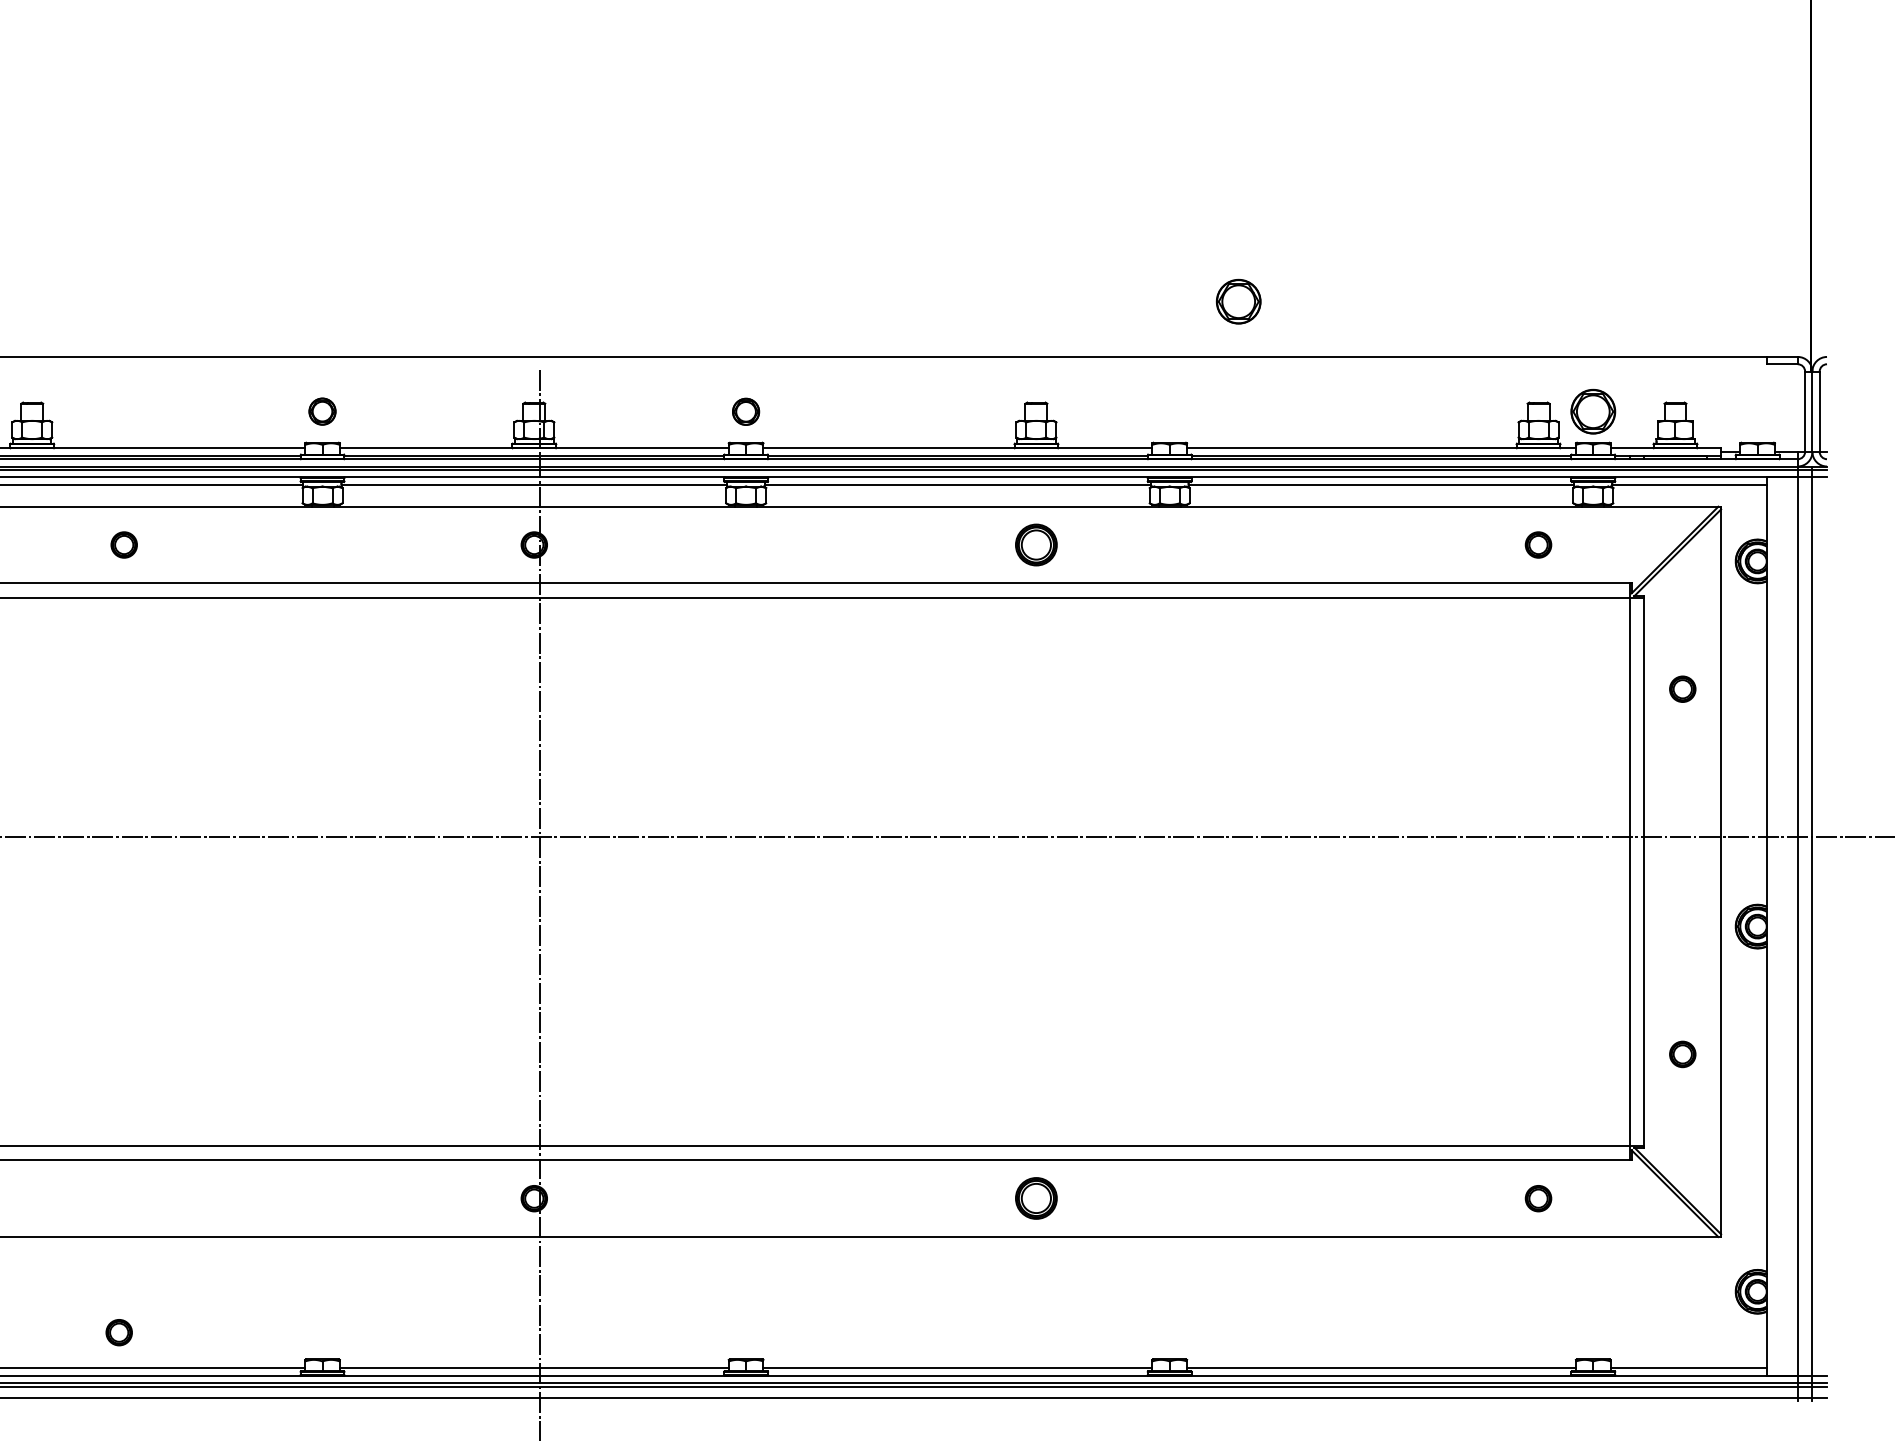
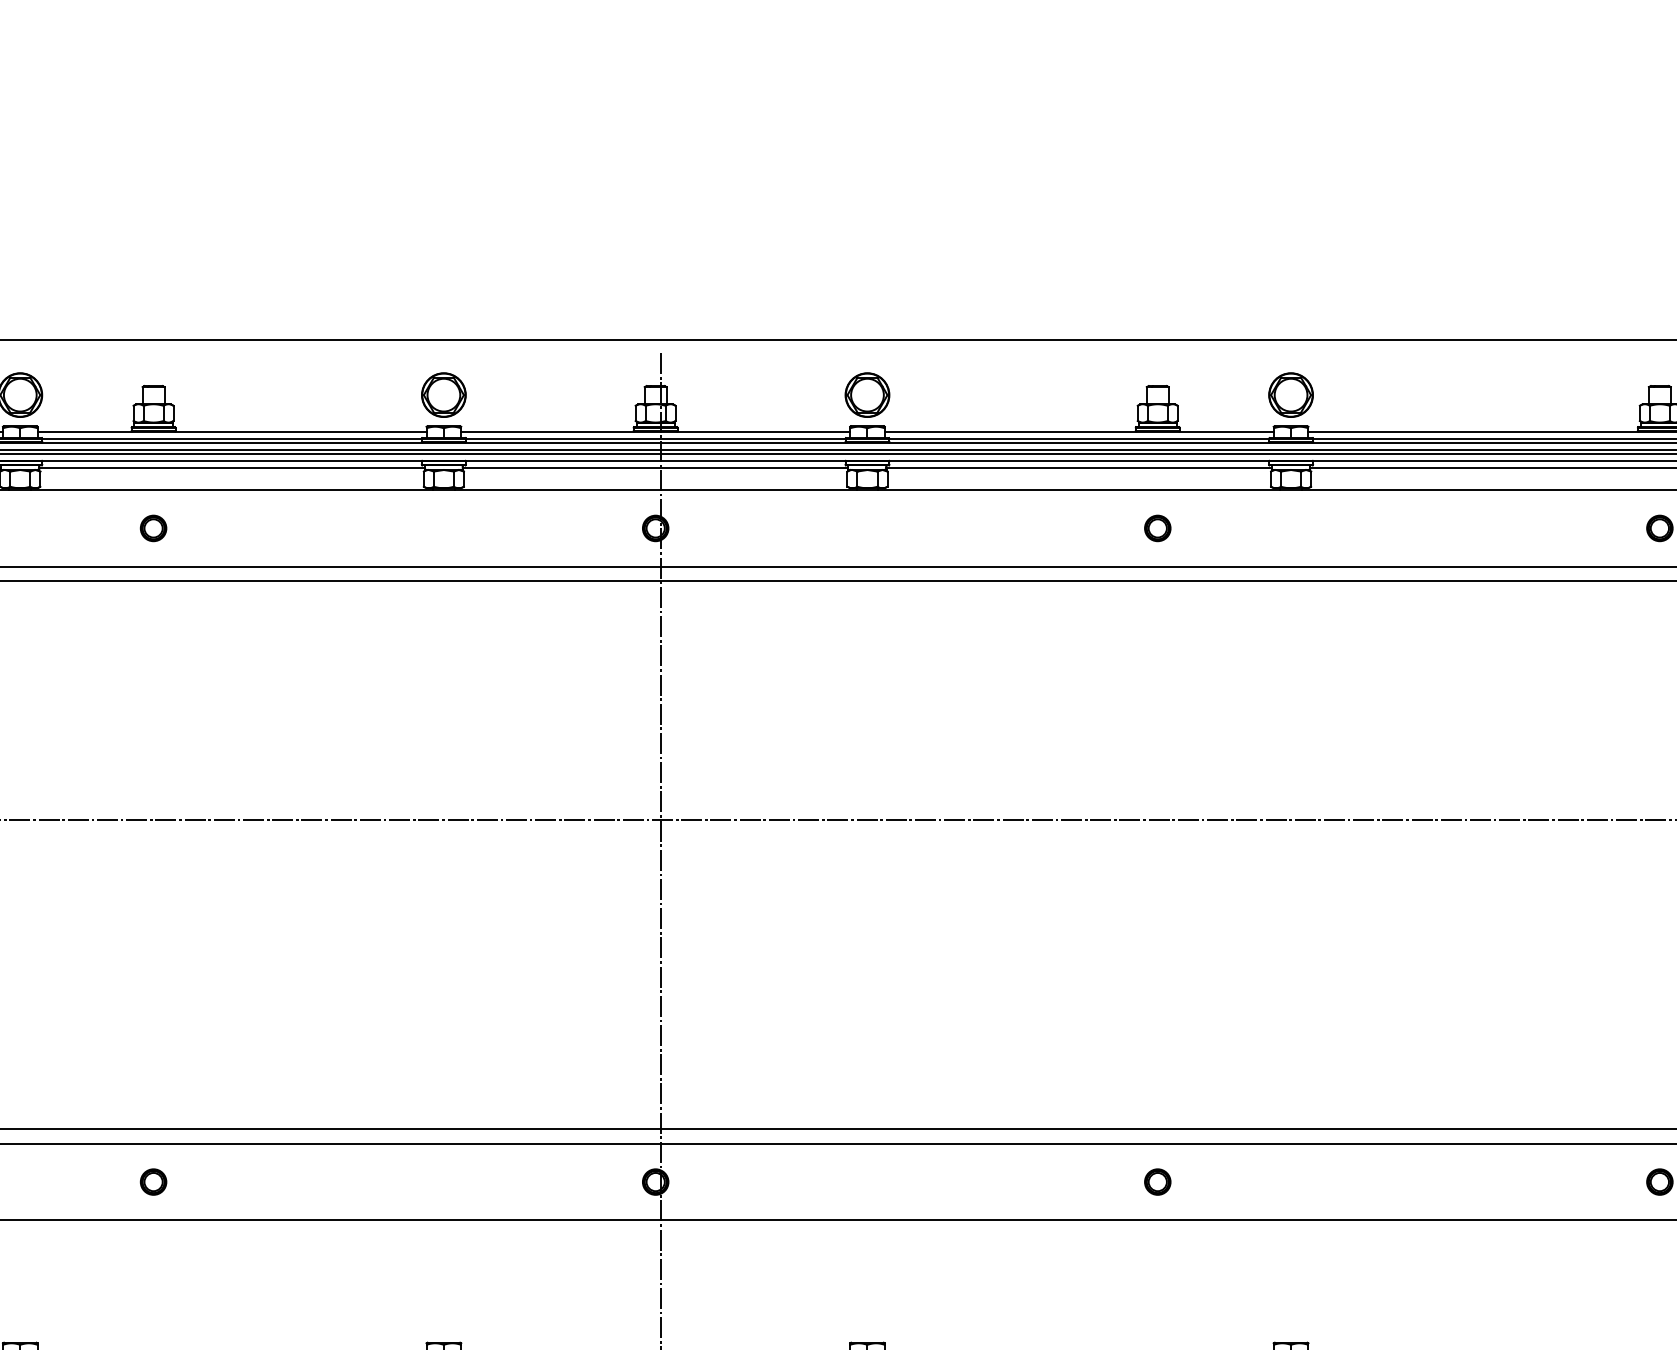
part: (1238, 301) -> (1290, 394), moved
part: (322, 411) -> (443, 394), size x1.67
part: (745, 411) -> (866, 394), size x1.67
part: (123, 544) -> (152, 527), moved
part: (1036, 544) -> (1157, 527), size x0.62
part: (1036, 1198) -> (1157, 1181), size x0.62
part: (118, 1332) -> (152, 1181), moved

